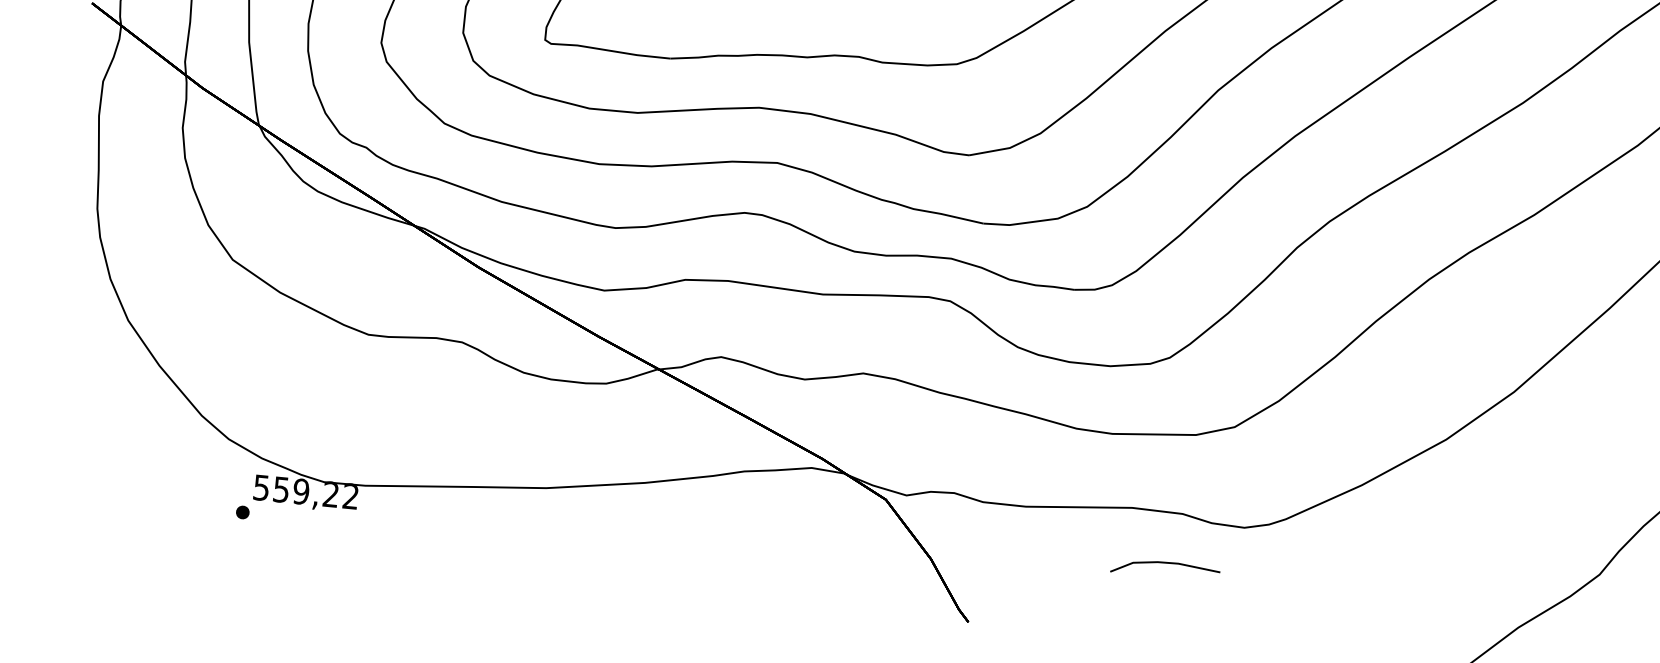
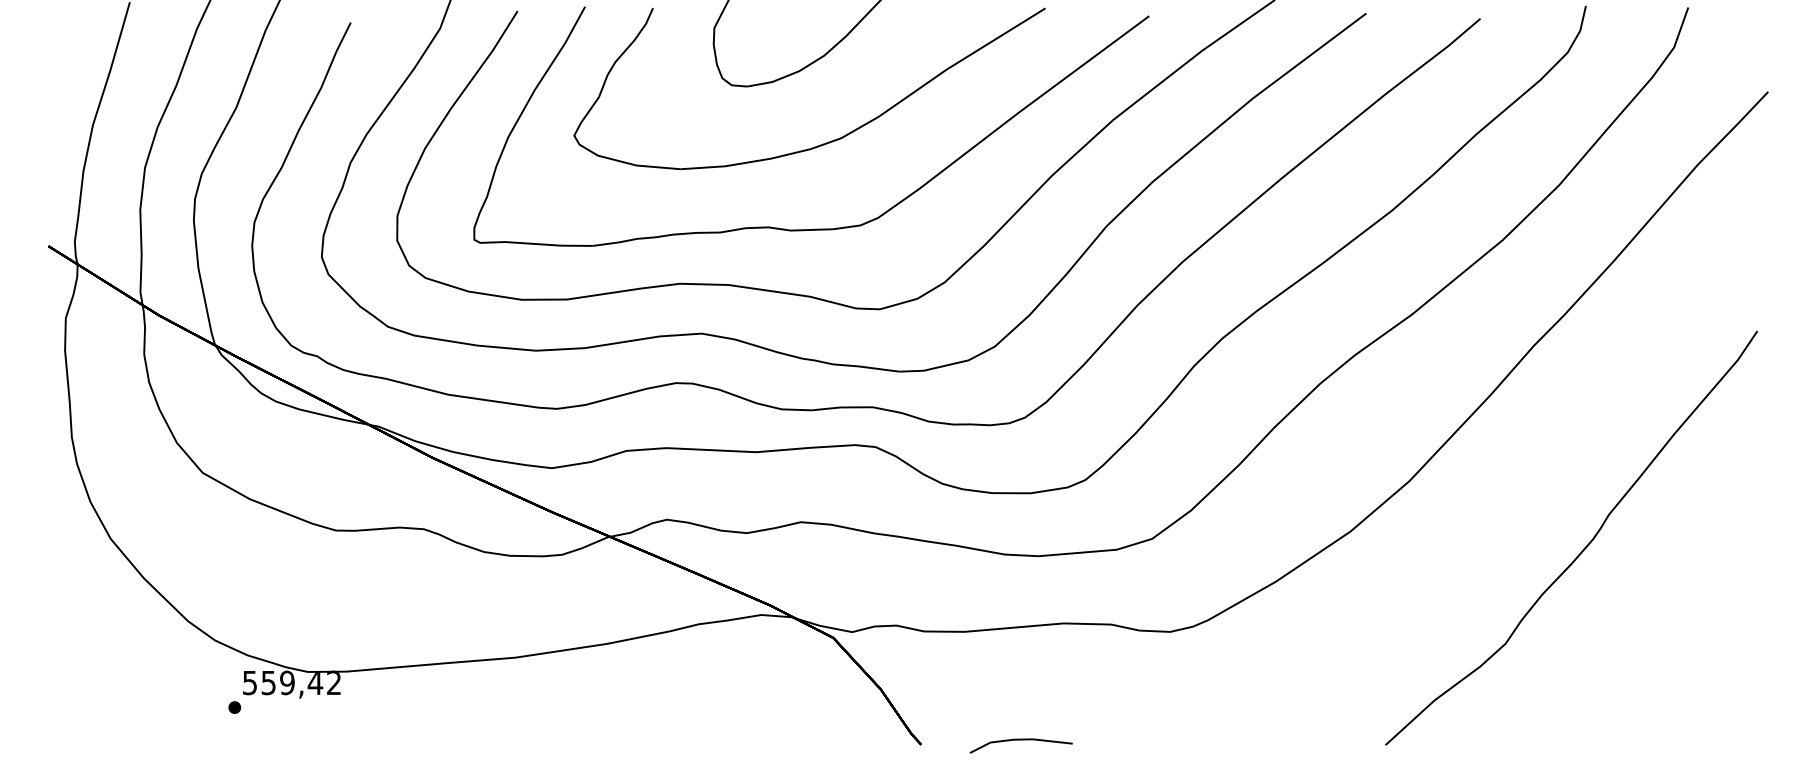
text: (331, 494) -> (315, 682), 559,22 -> 559,42
line: (1165, 563) -> (1020, 740), moved

